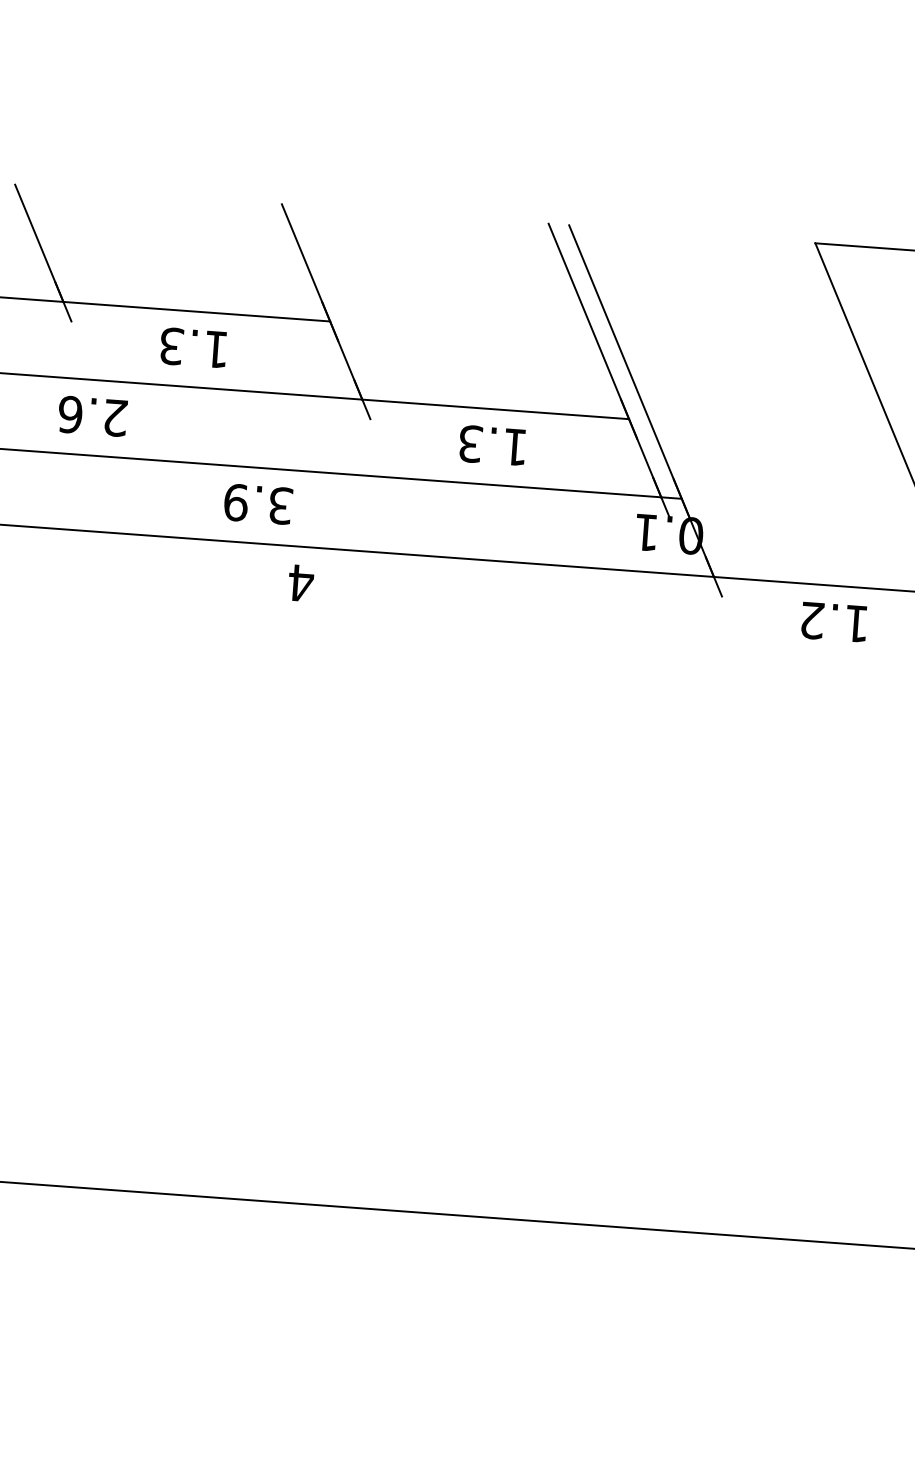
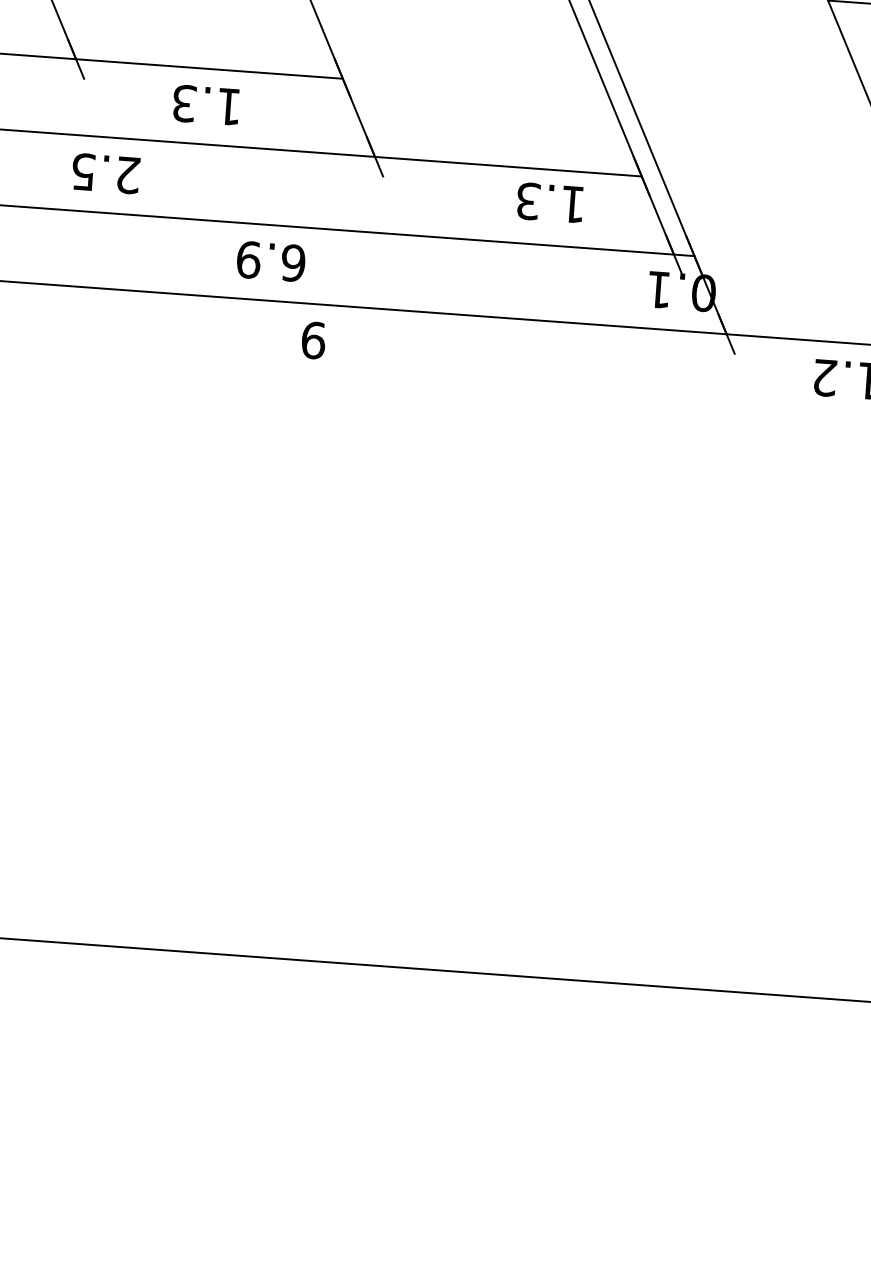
text: (70, 414) -> (83, 171), 2.6 -> 2.5
text: (492, 445) -> (550, 202), moved
text: (281, 505) -> (294, 262), 3.9 -> 6.9
text: (301, 583) -> (314, 340), 4 -> 9

